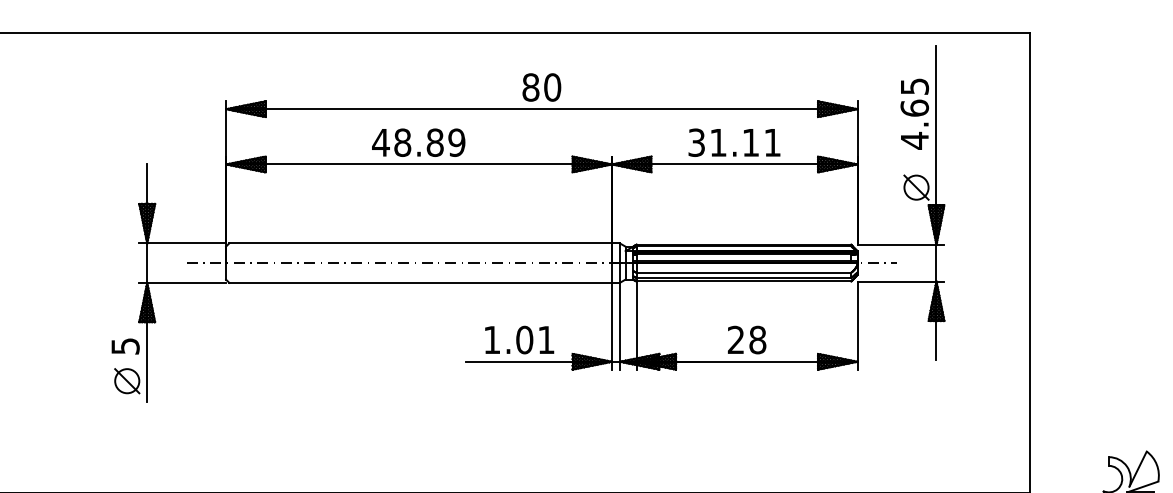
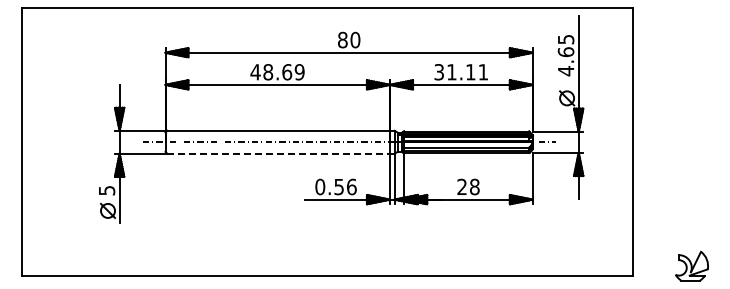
text: (435, 143) -> (287, 72), 48.89 -> 48.69
line: (422, 282) -> (279, 153), solid -> dashed
text: (518, 339) -> (335, 186), 1.01 -> 0.56

